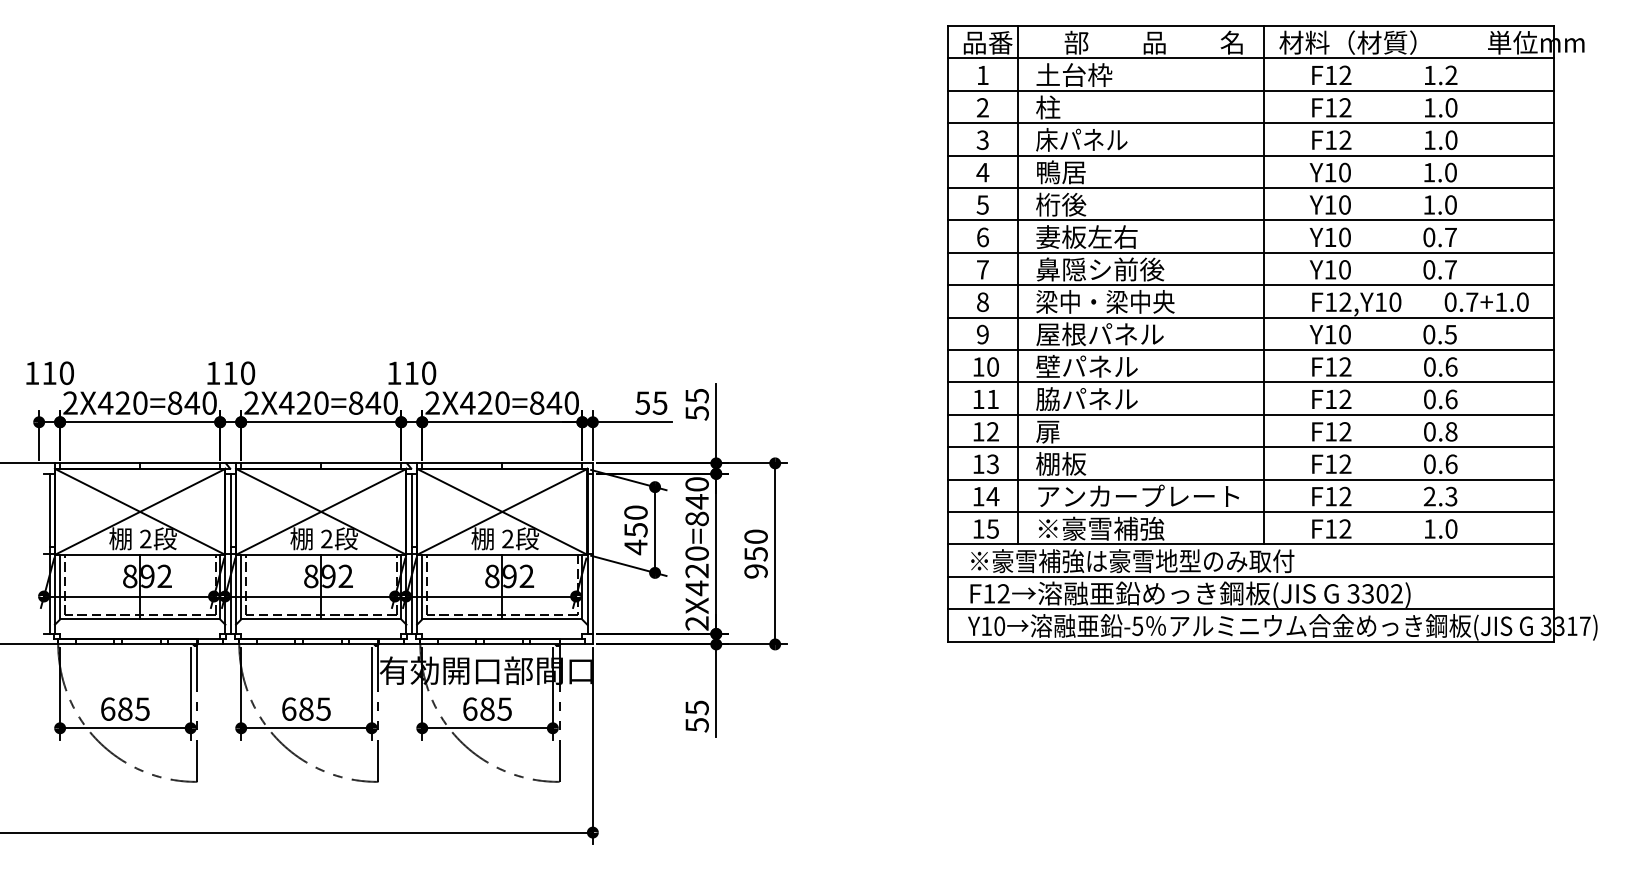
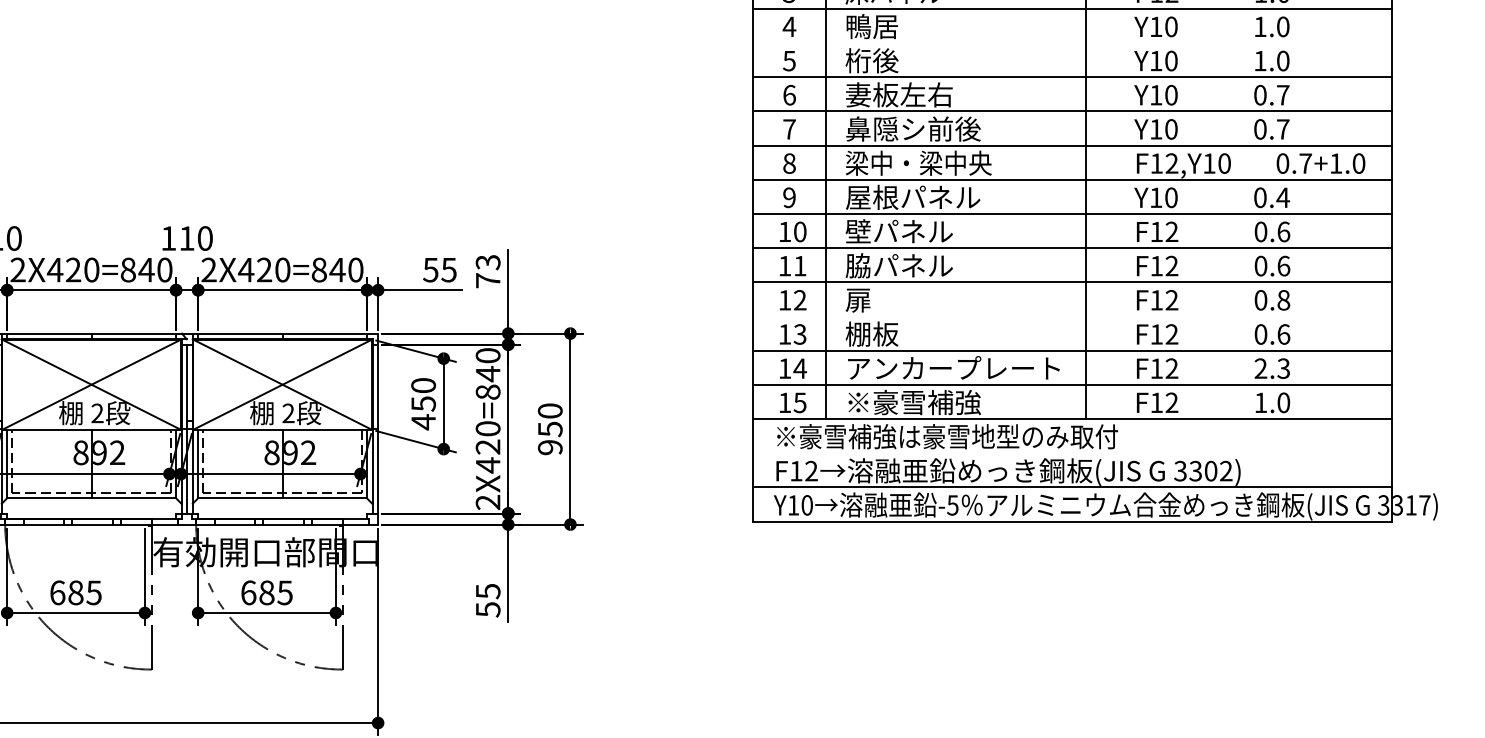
line: (1251, 187) -> (1072, 42), removed
text: (1450, 334) -> (1282, 197), 0.5 -> 0.4
text: (696, 404) -> (487, 271), 55 -> 73
line: (1251, 447) -> (1072, 316), removed
line: (1251, 576) -> (1072, 452), removed

